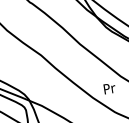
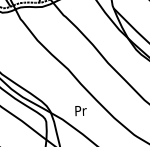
text: (109, 88) -> (80, 110), moved

